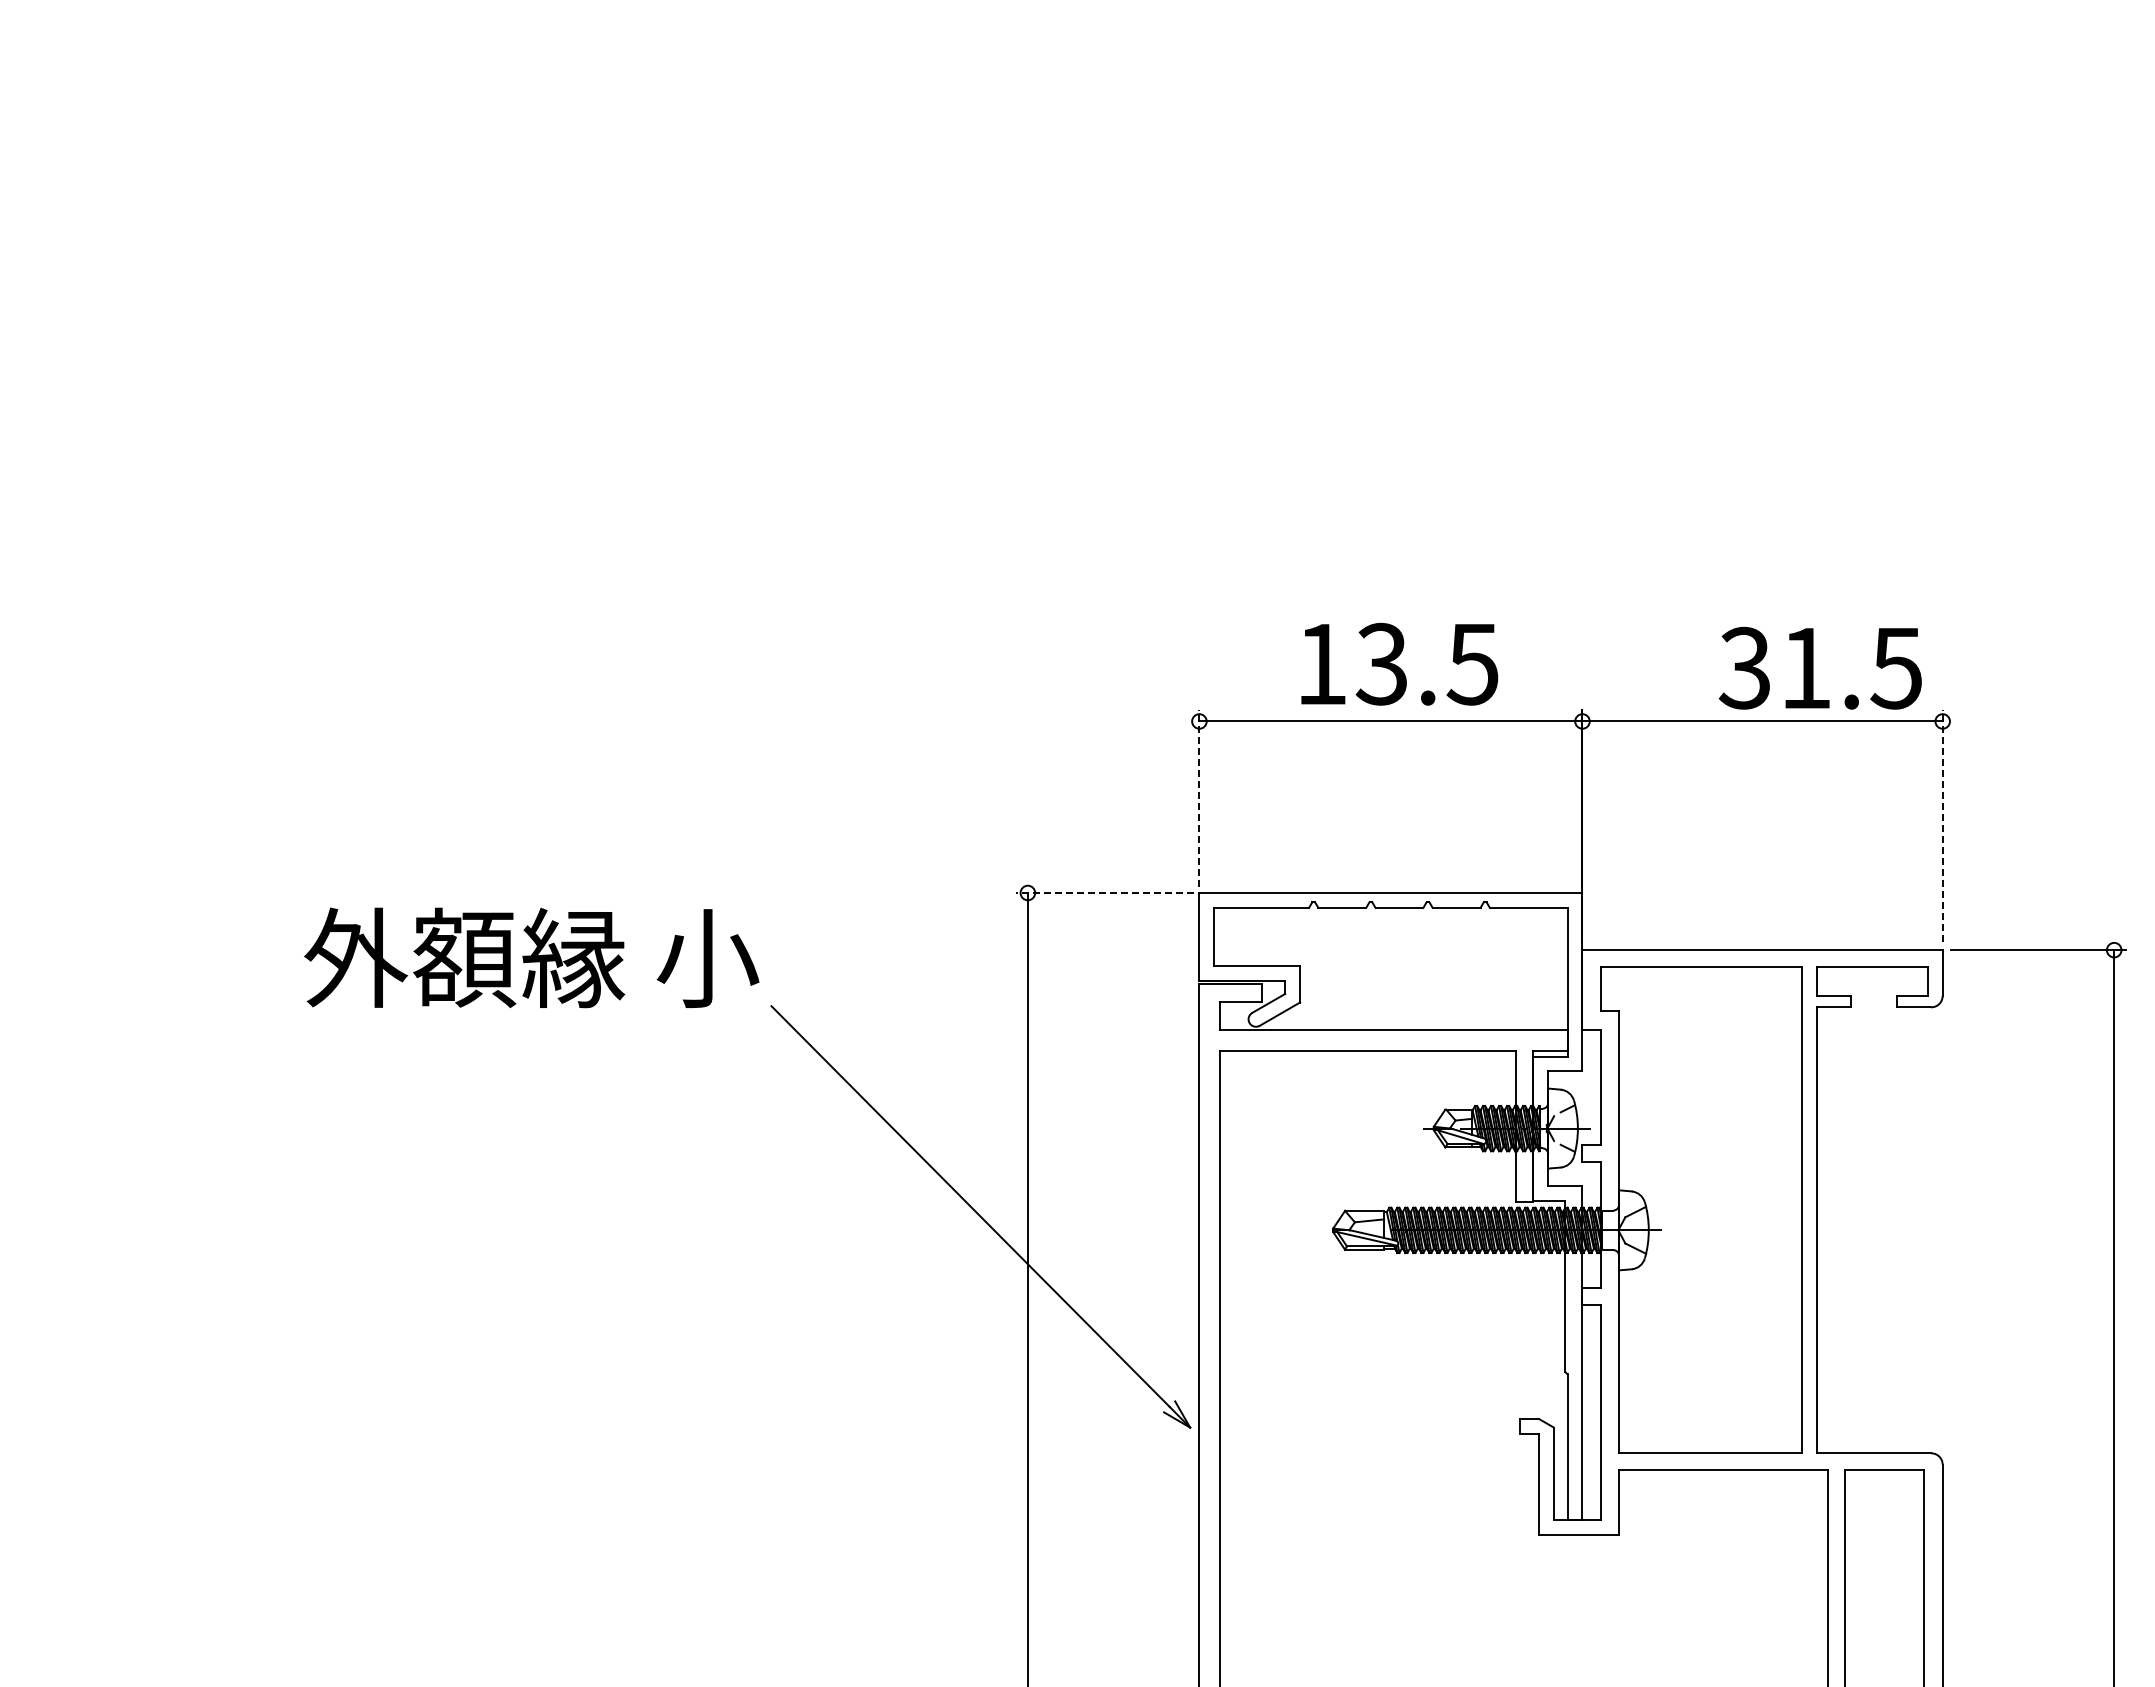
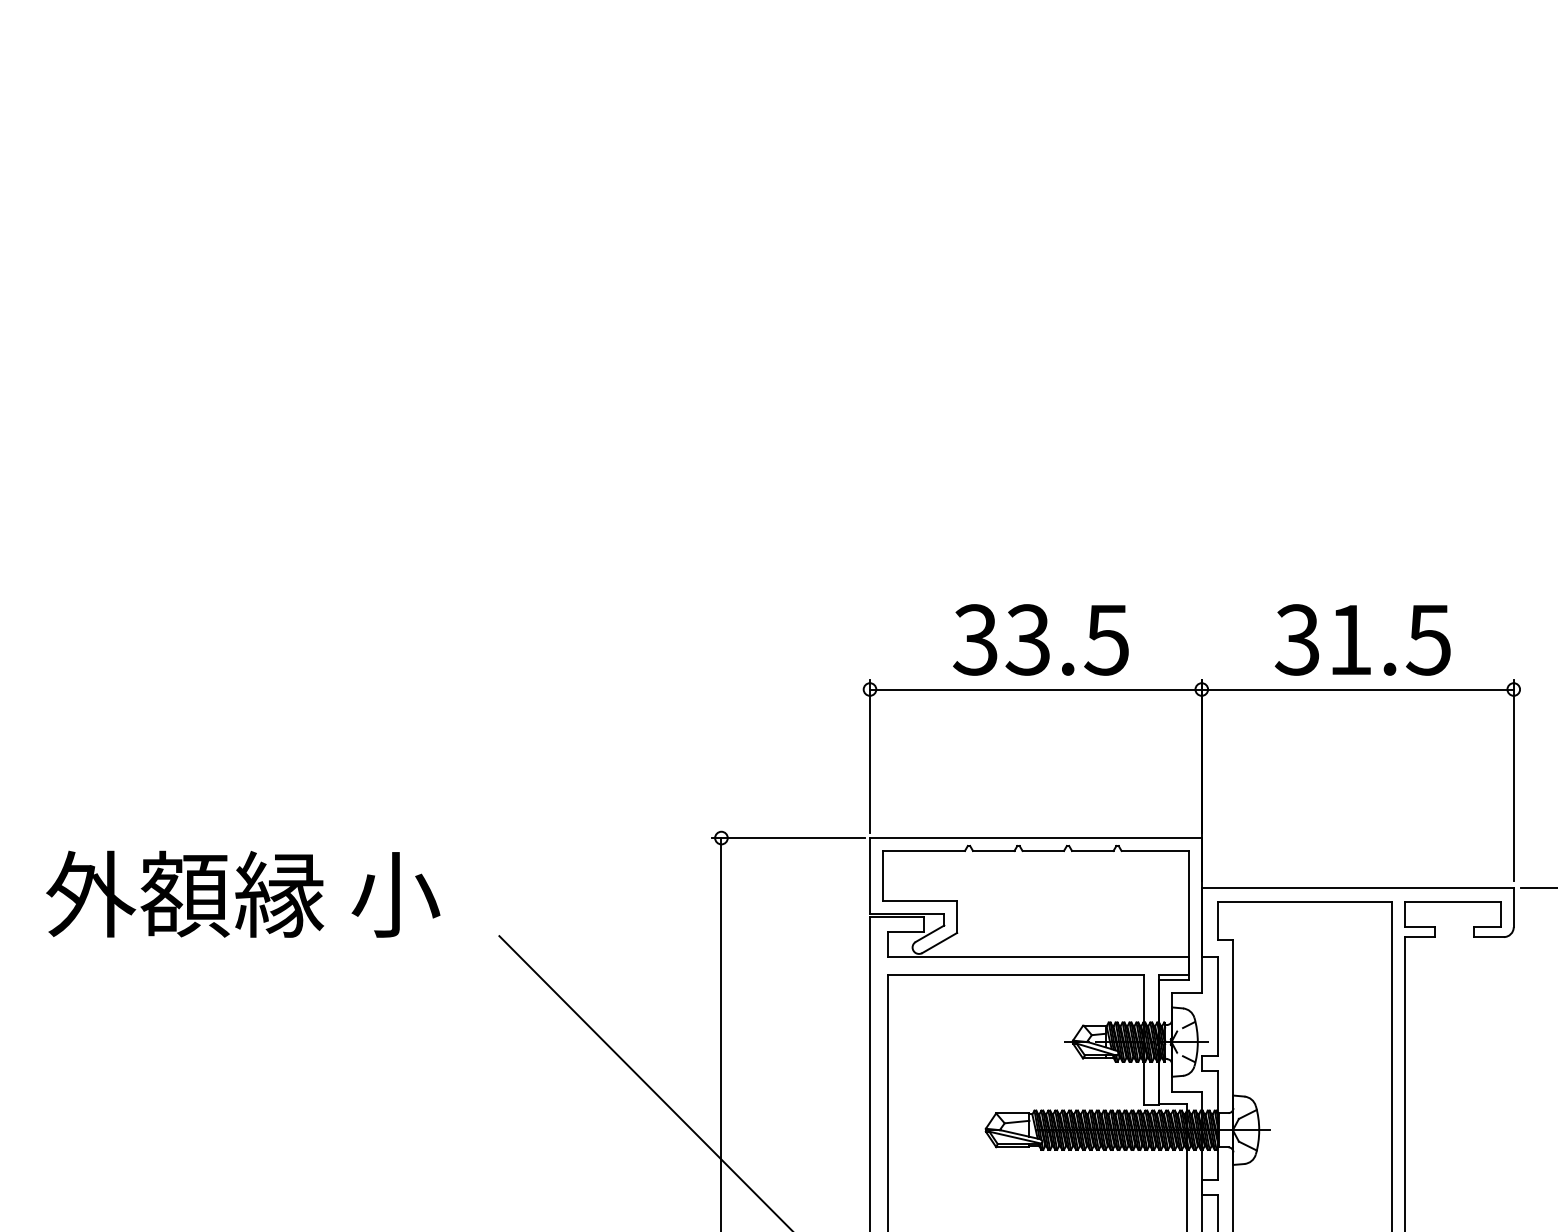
text: (1320, 663) -> (974, 639), 13.5 -> 33.5
text: (1819, 667) -> (1362, 639), moved
line: (1199, 798) -> (870, 756), dashed -> solid
line: (1942, 825) -> (1513, 779), dashed -> solid
line: (1105, 893) -> (788, 838), dashed -> solid
text: (531, 957) -> (243, 893), moved

